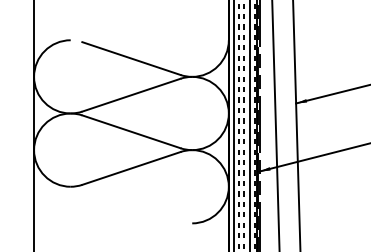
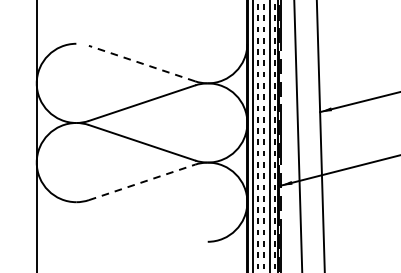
line: (131, 58) -> (142, 63), solid -> dashed
line: (131, 168) -> (142, 182), solid -> dashed

